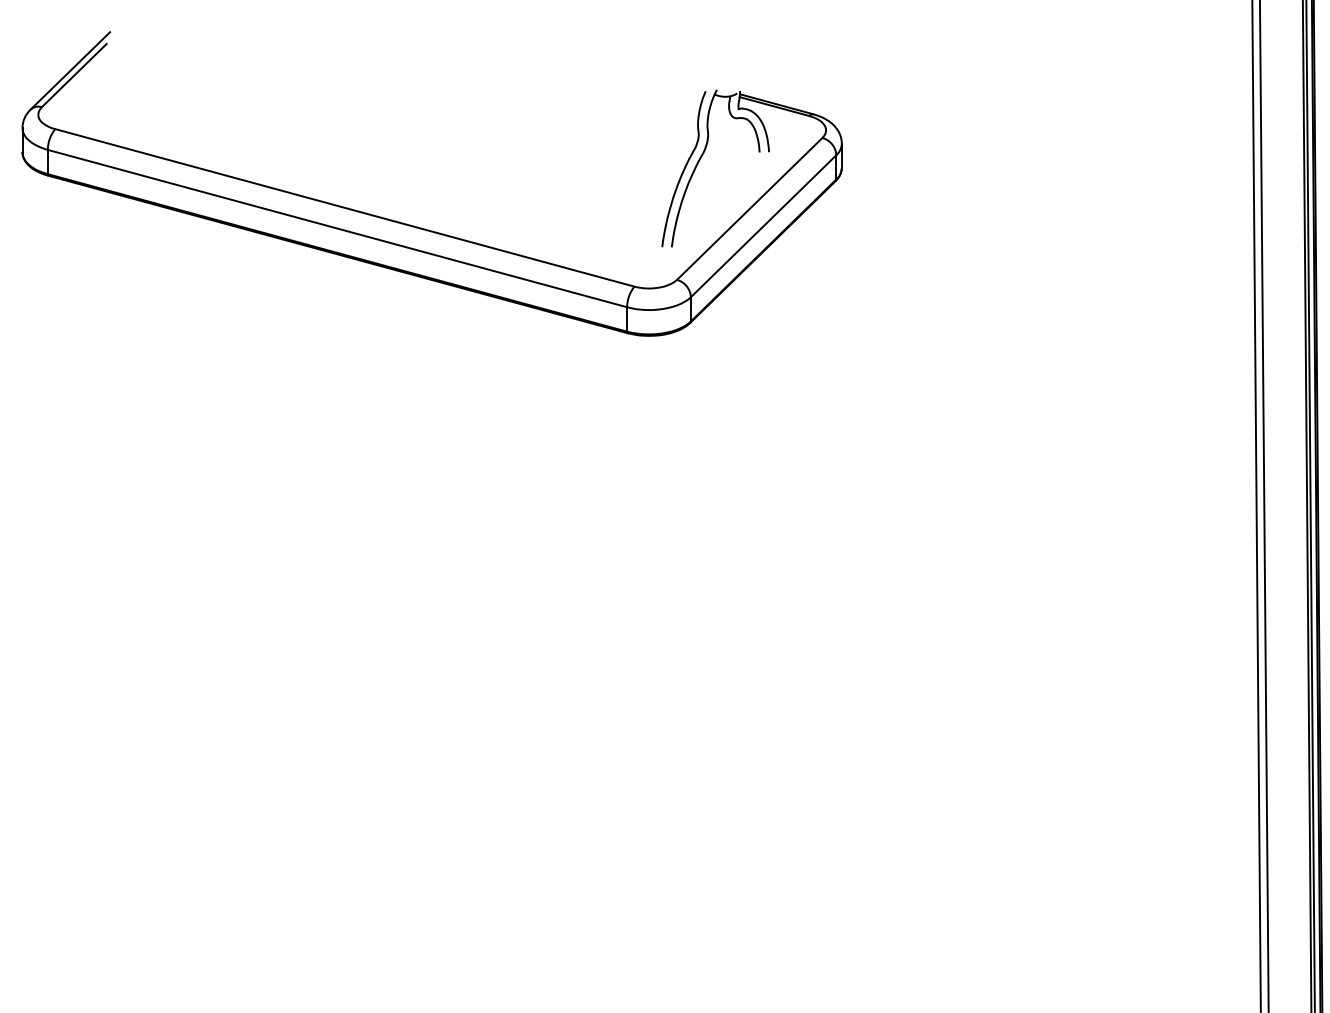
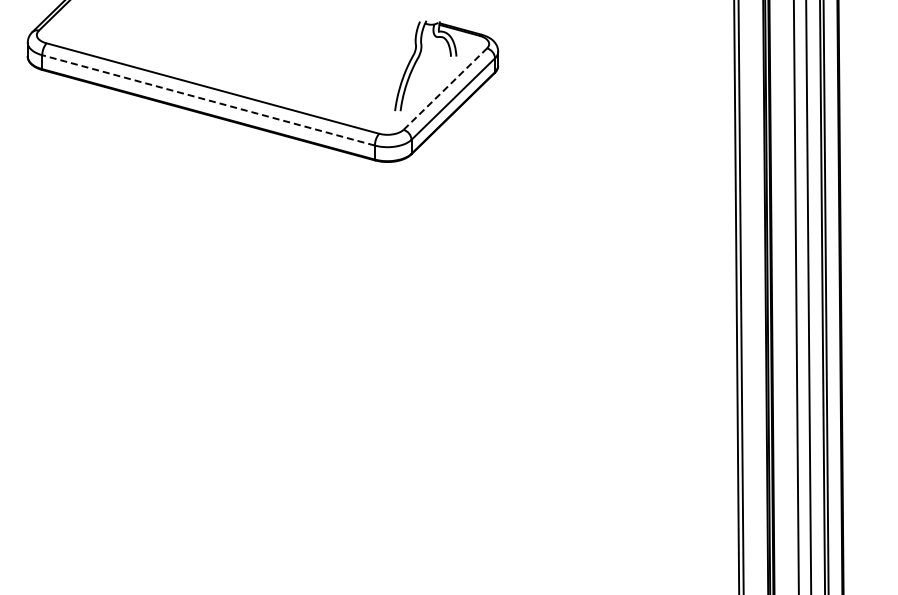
line: (750, 207) -> (445, 88), solid -> dashed
line: (337, 228) -> (208, 100), solid -> dashed

